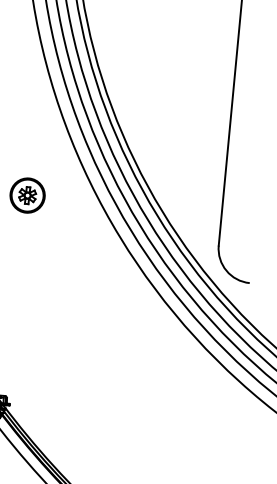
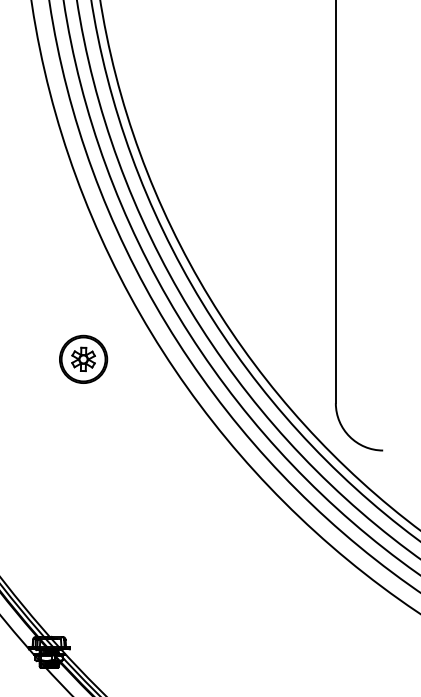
part: (27, 194) -> (83, 358), moved

